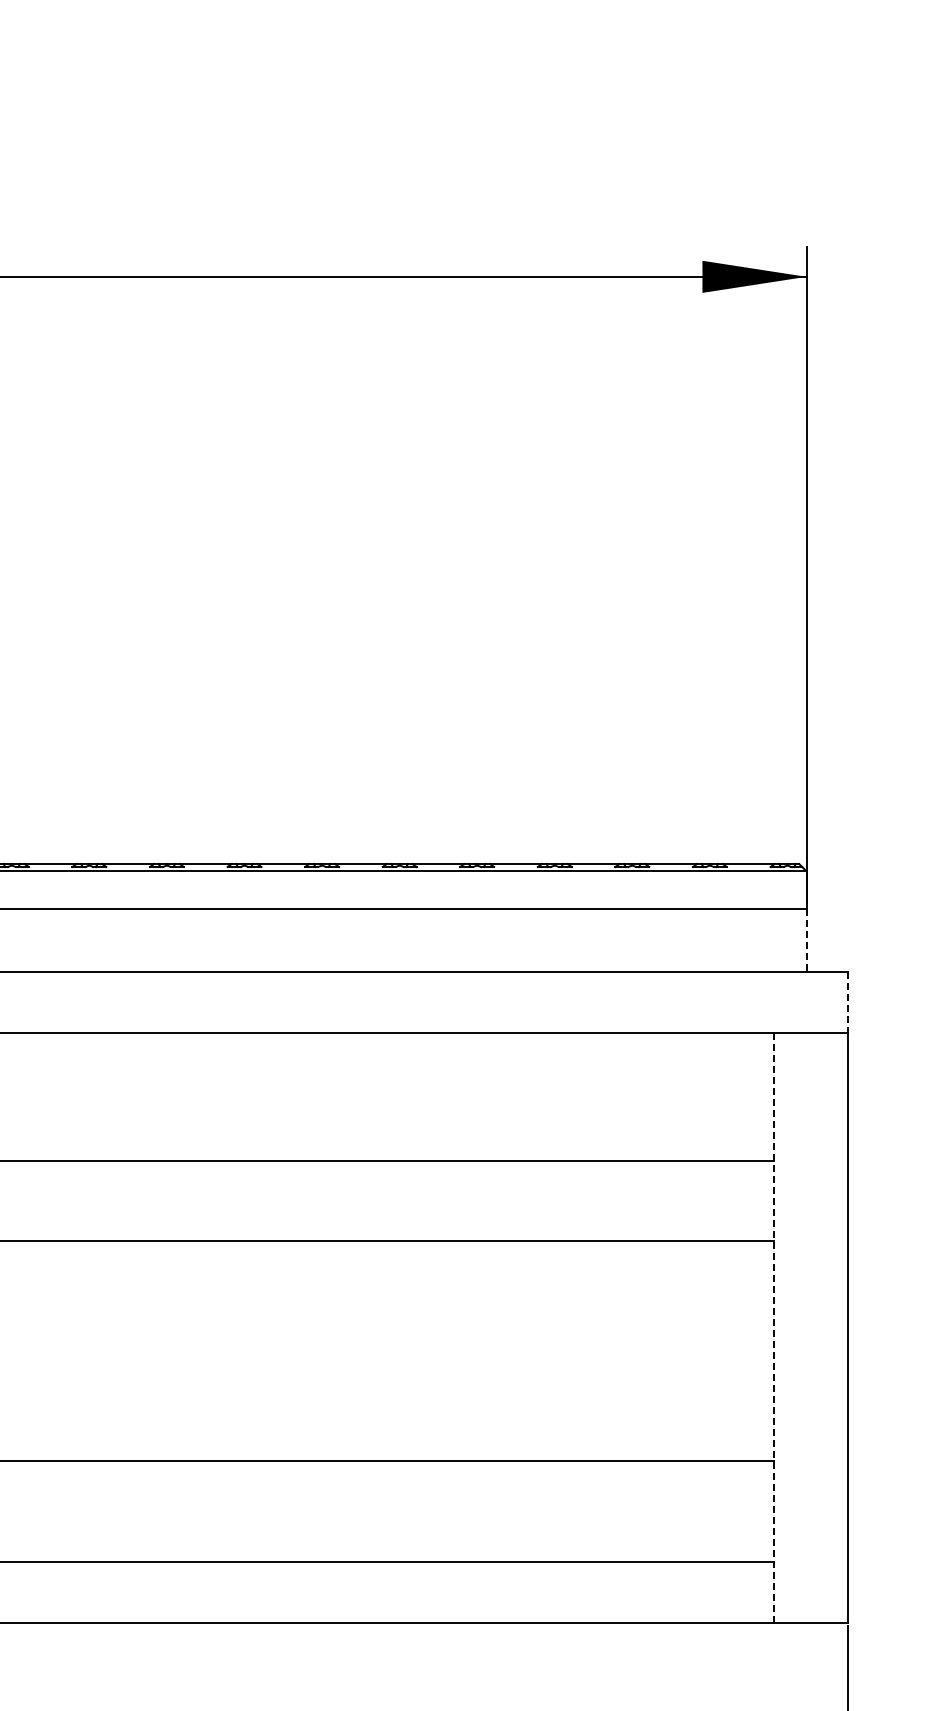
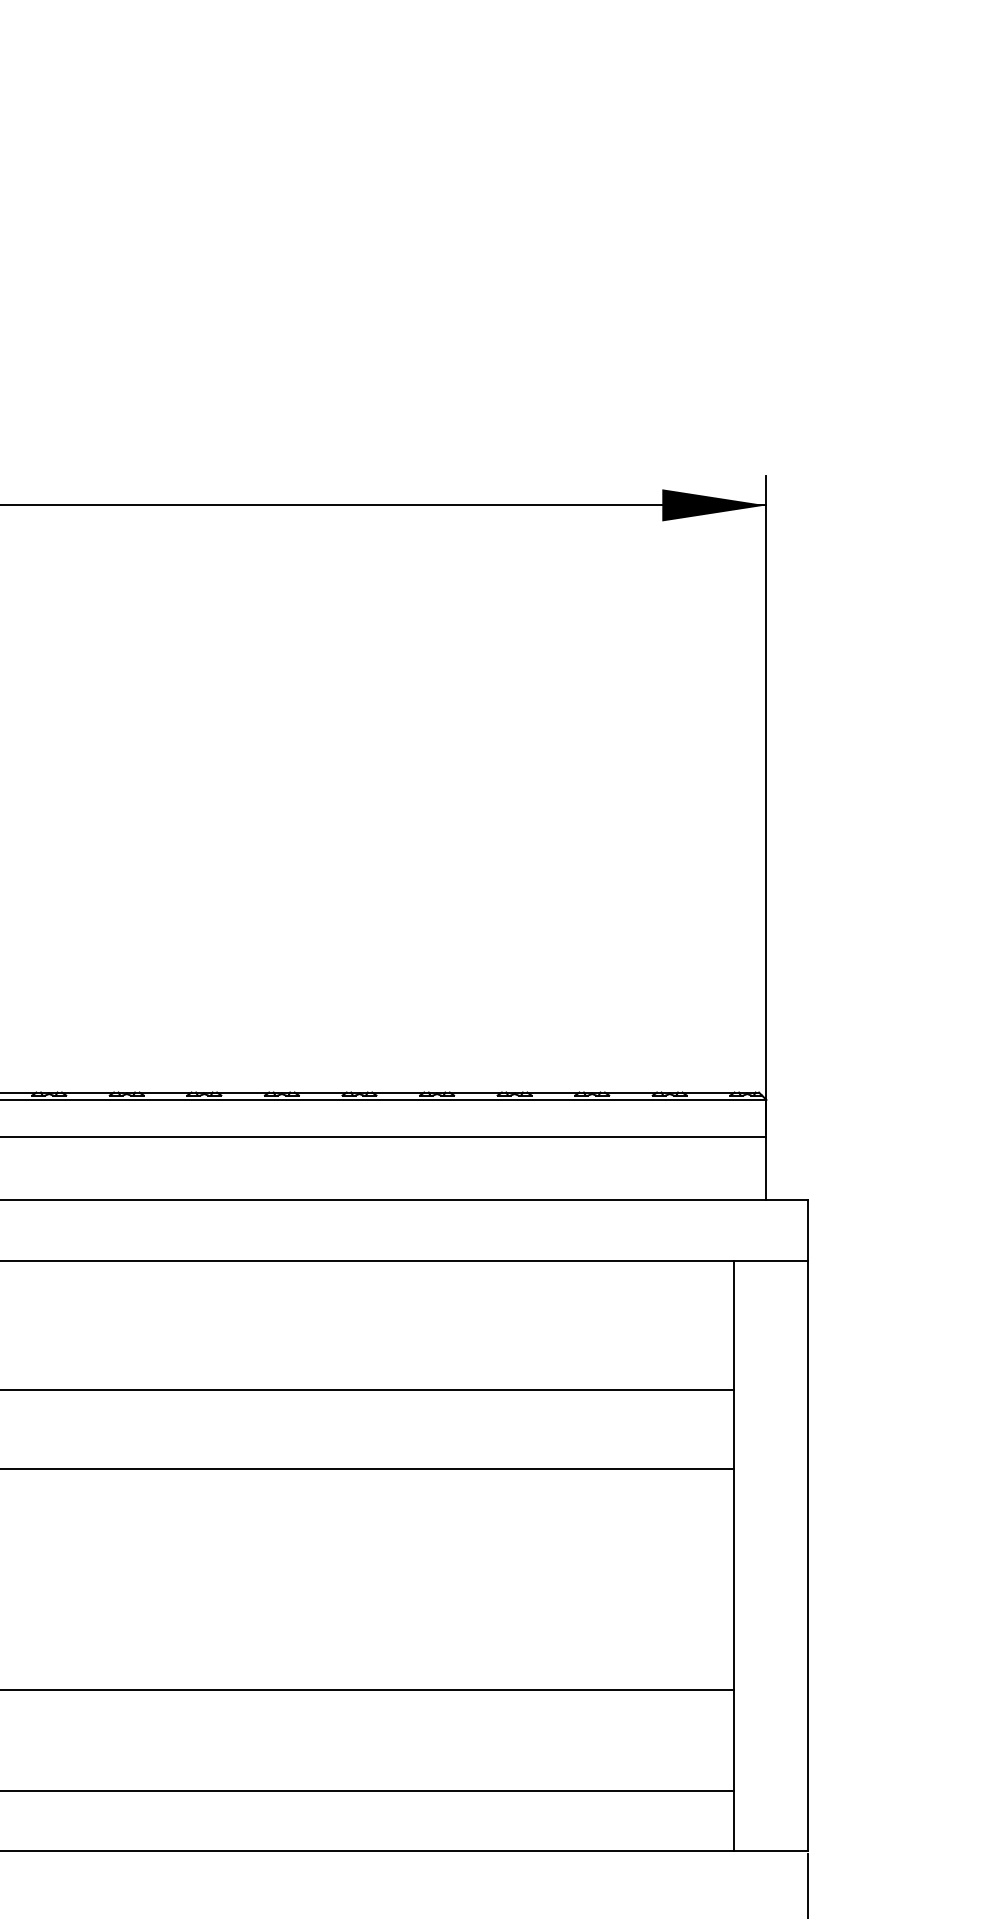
line: (806, 939) -> (766, 1168), dashed -> solid
line: (848, 1002) -> (808, 1231), dashed -> solid
line: (773, 1327) -> (733, 1556), dashed -> solid

